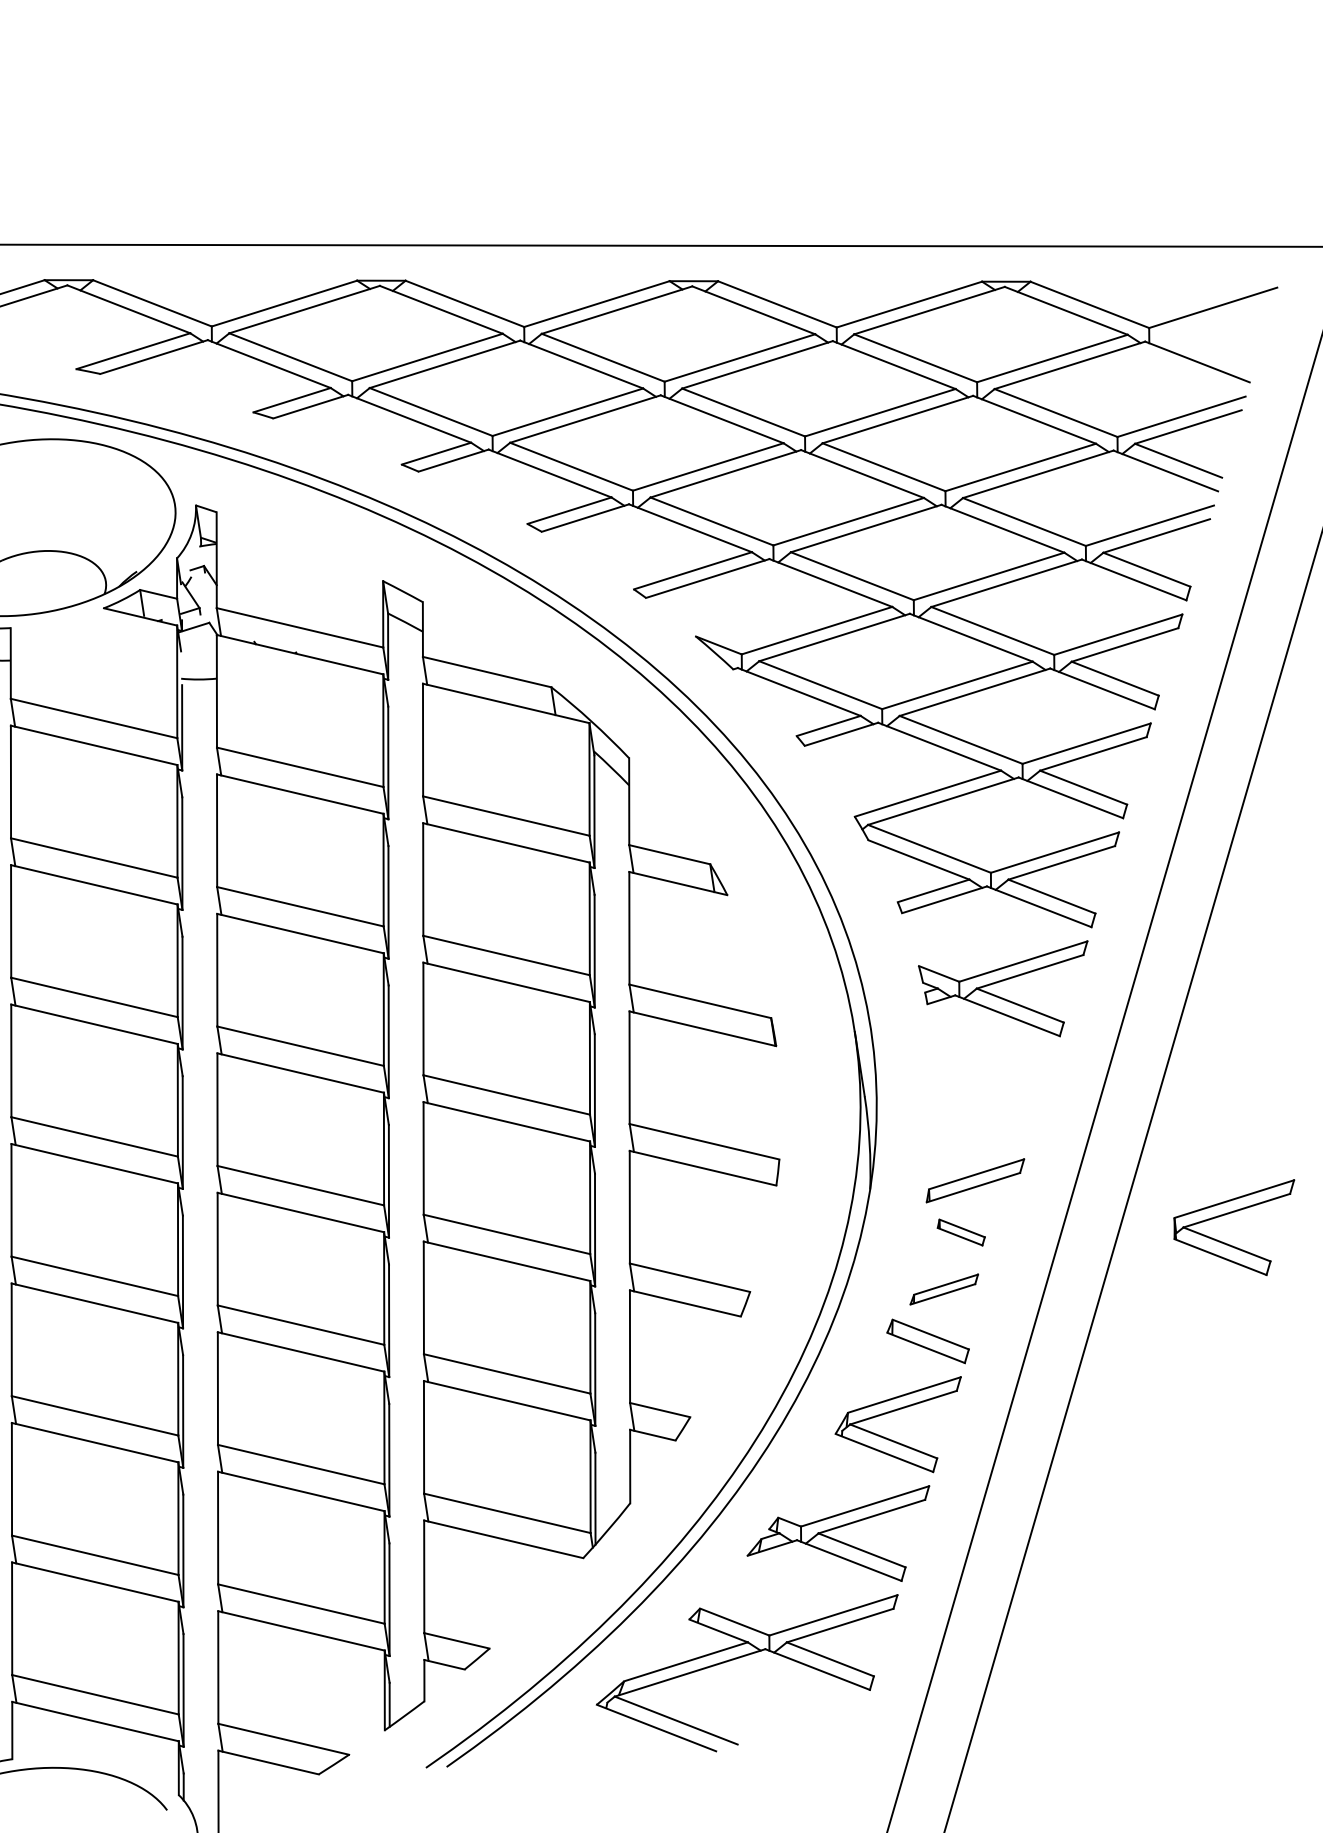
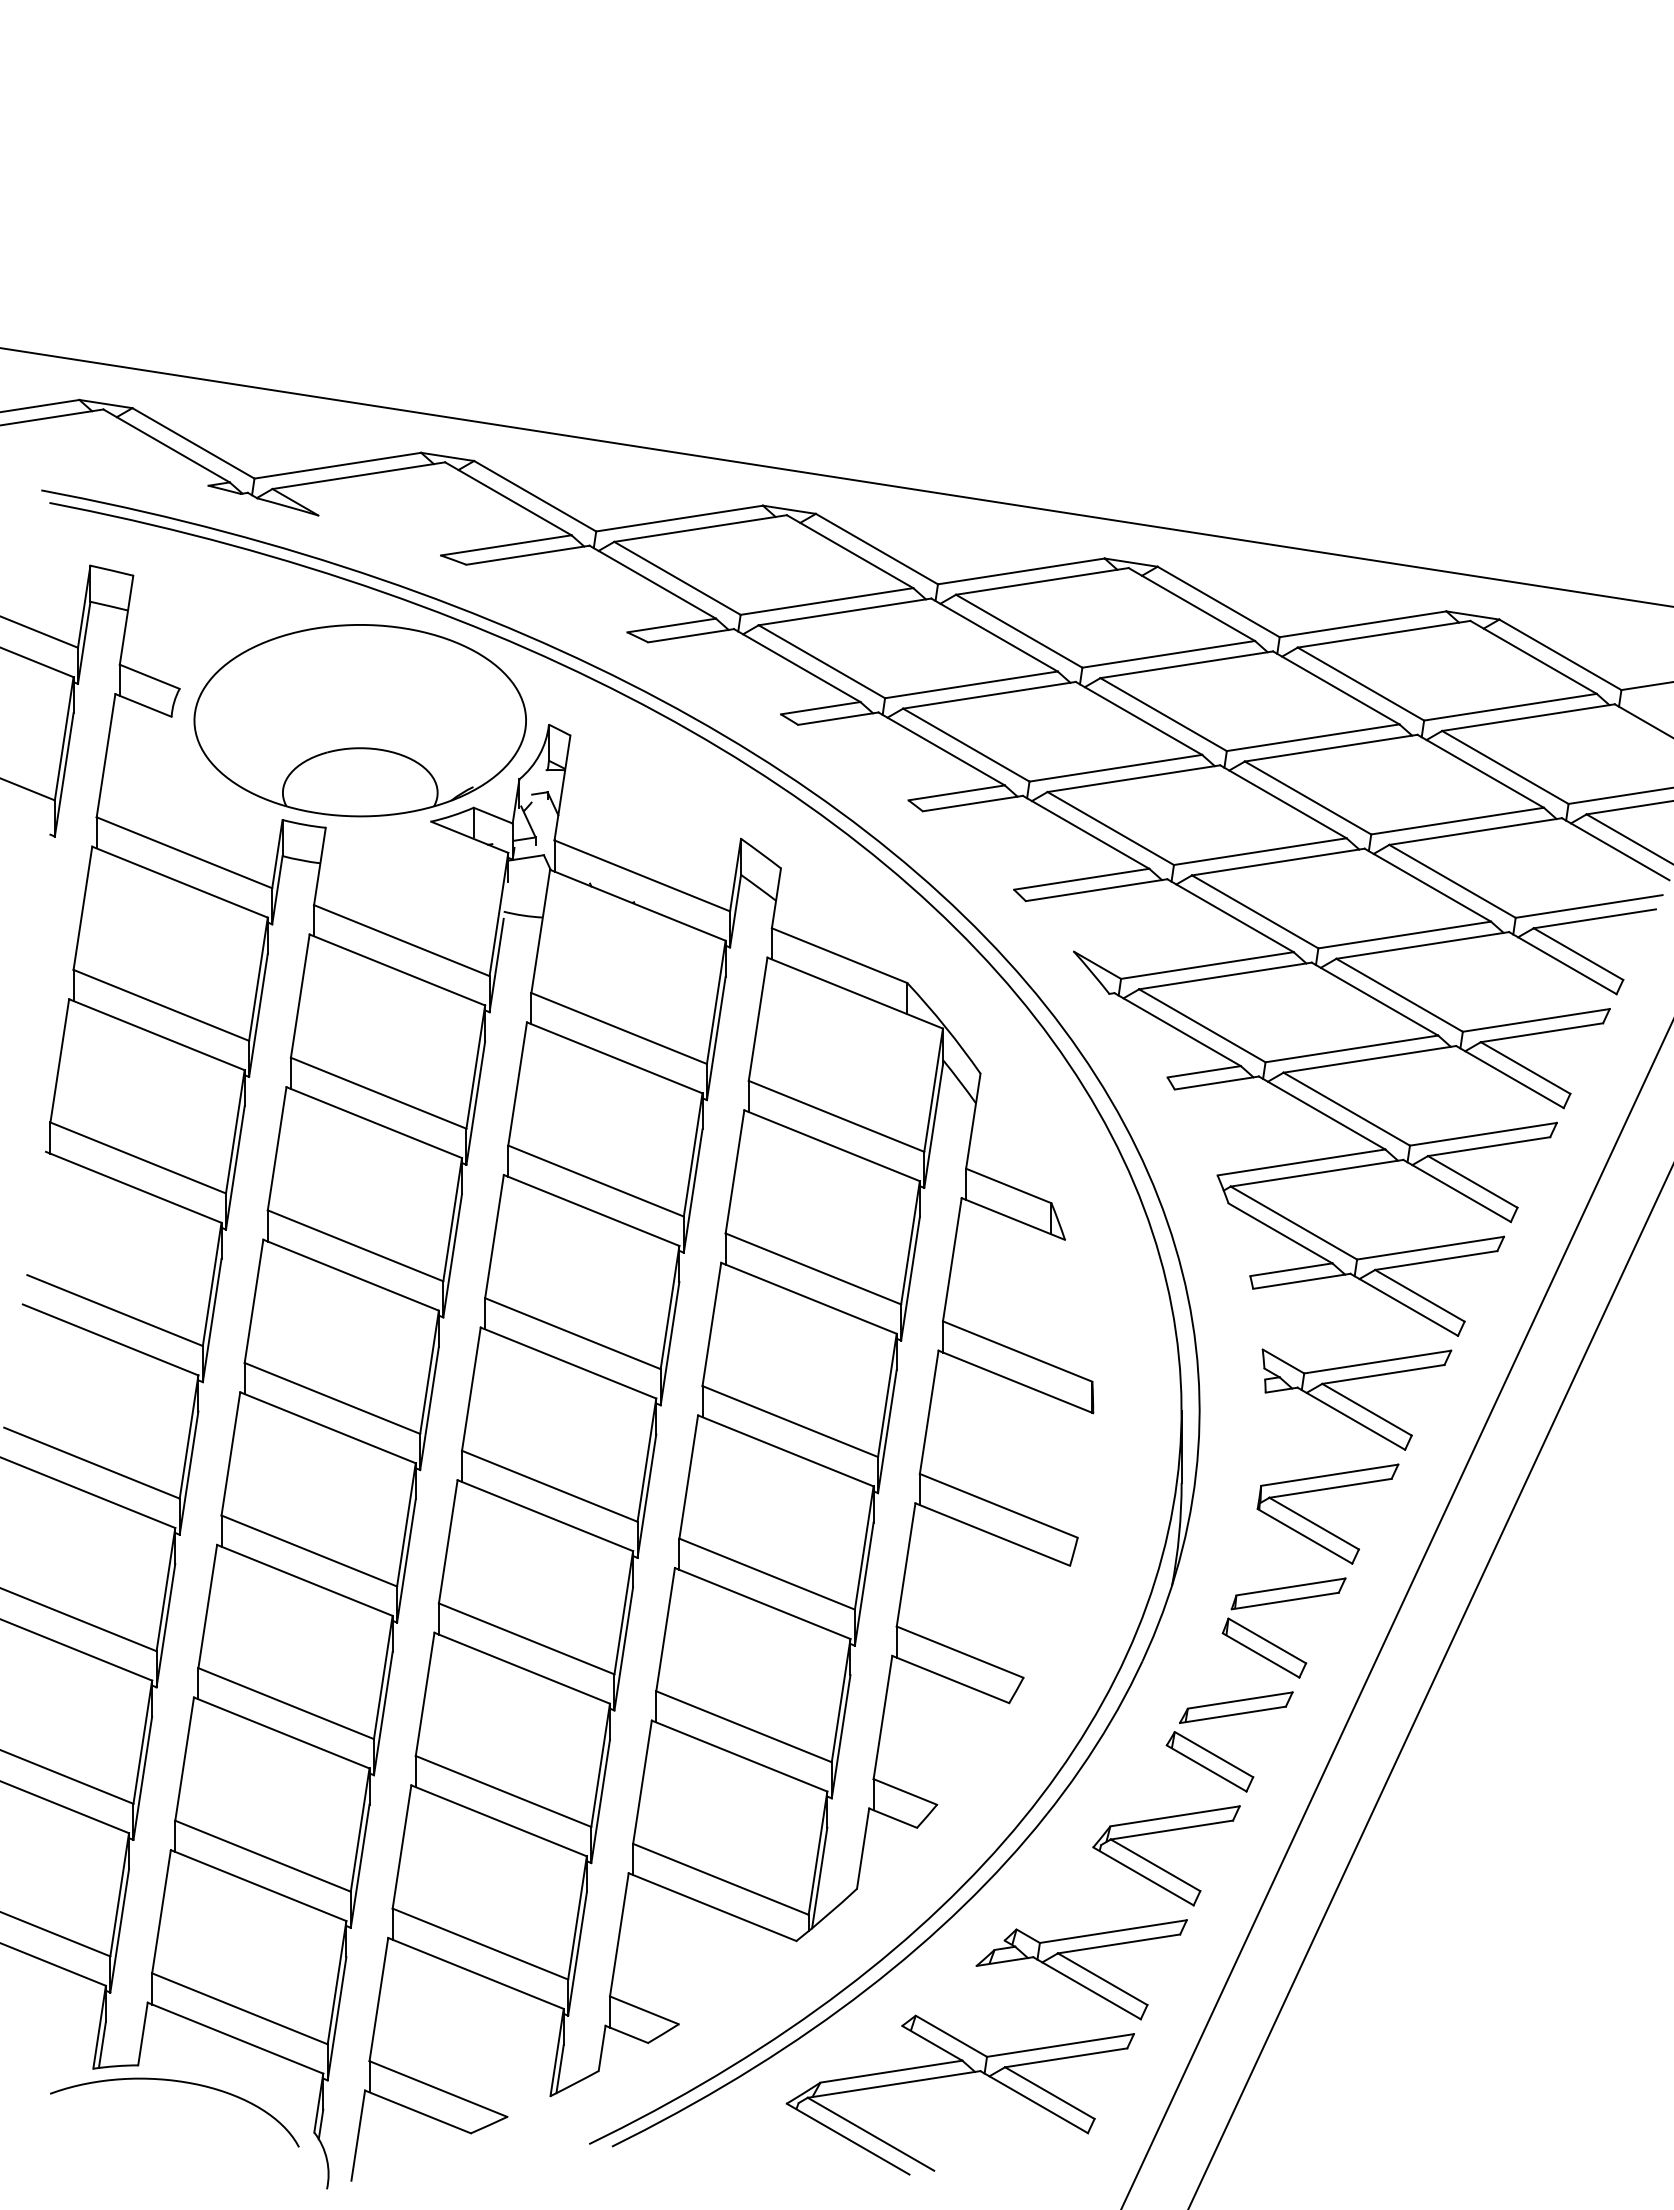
part: (961, 1231) -> (1264, 1647), size x1.67
part: (1233, 1246) -> (1321, 1526), moved
part: (944, 1289) -> (1236, 1707), size x1.43

